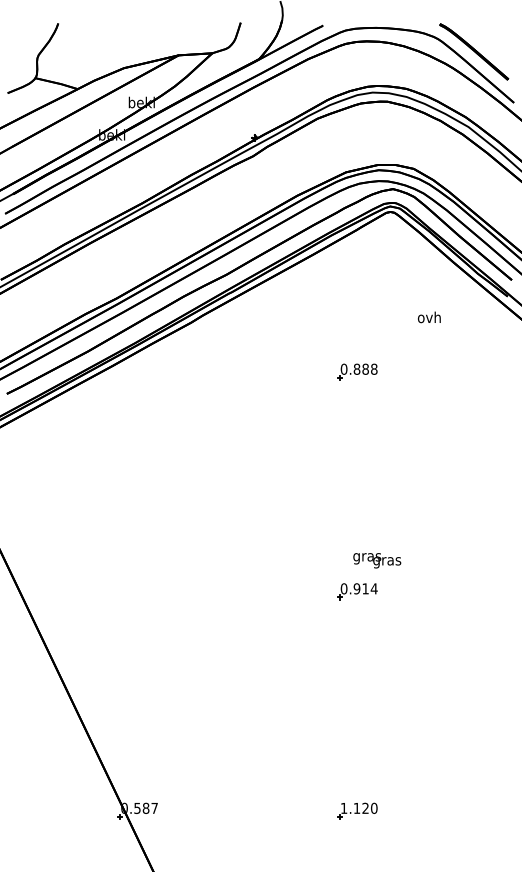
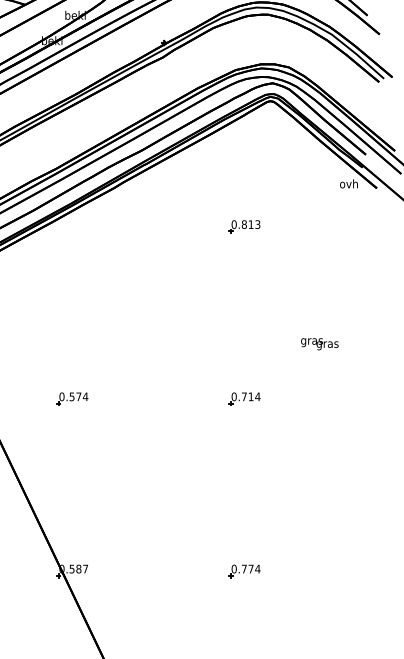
text: (429, 317) -> (349, 183), moved
text: (369, 368) -> (254, 224), 0.888 -> 0.813
text: (377, 560) -> (320, 344), moved
text: (356, 588) -> (243, 396), 0.914 -> 0.714
part: (137, 591) -> (72, 398), added
text: (358, 807) -> (245, 568), 1.120 -> 0.774

